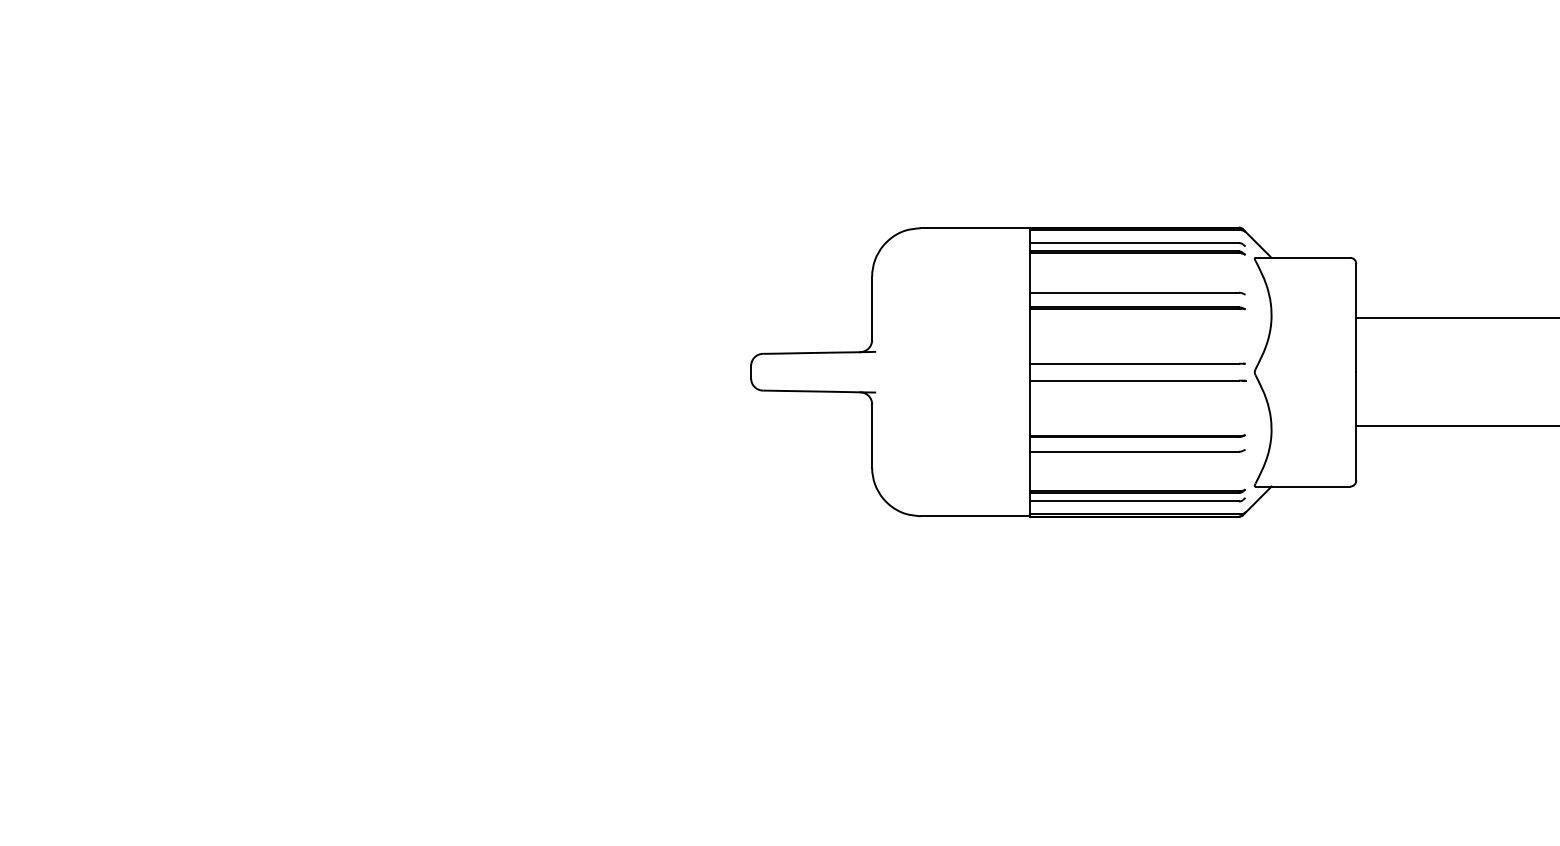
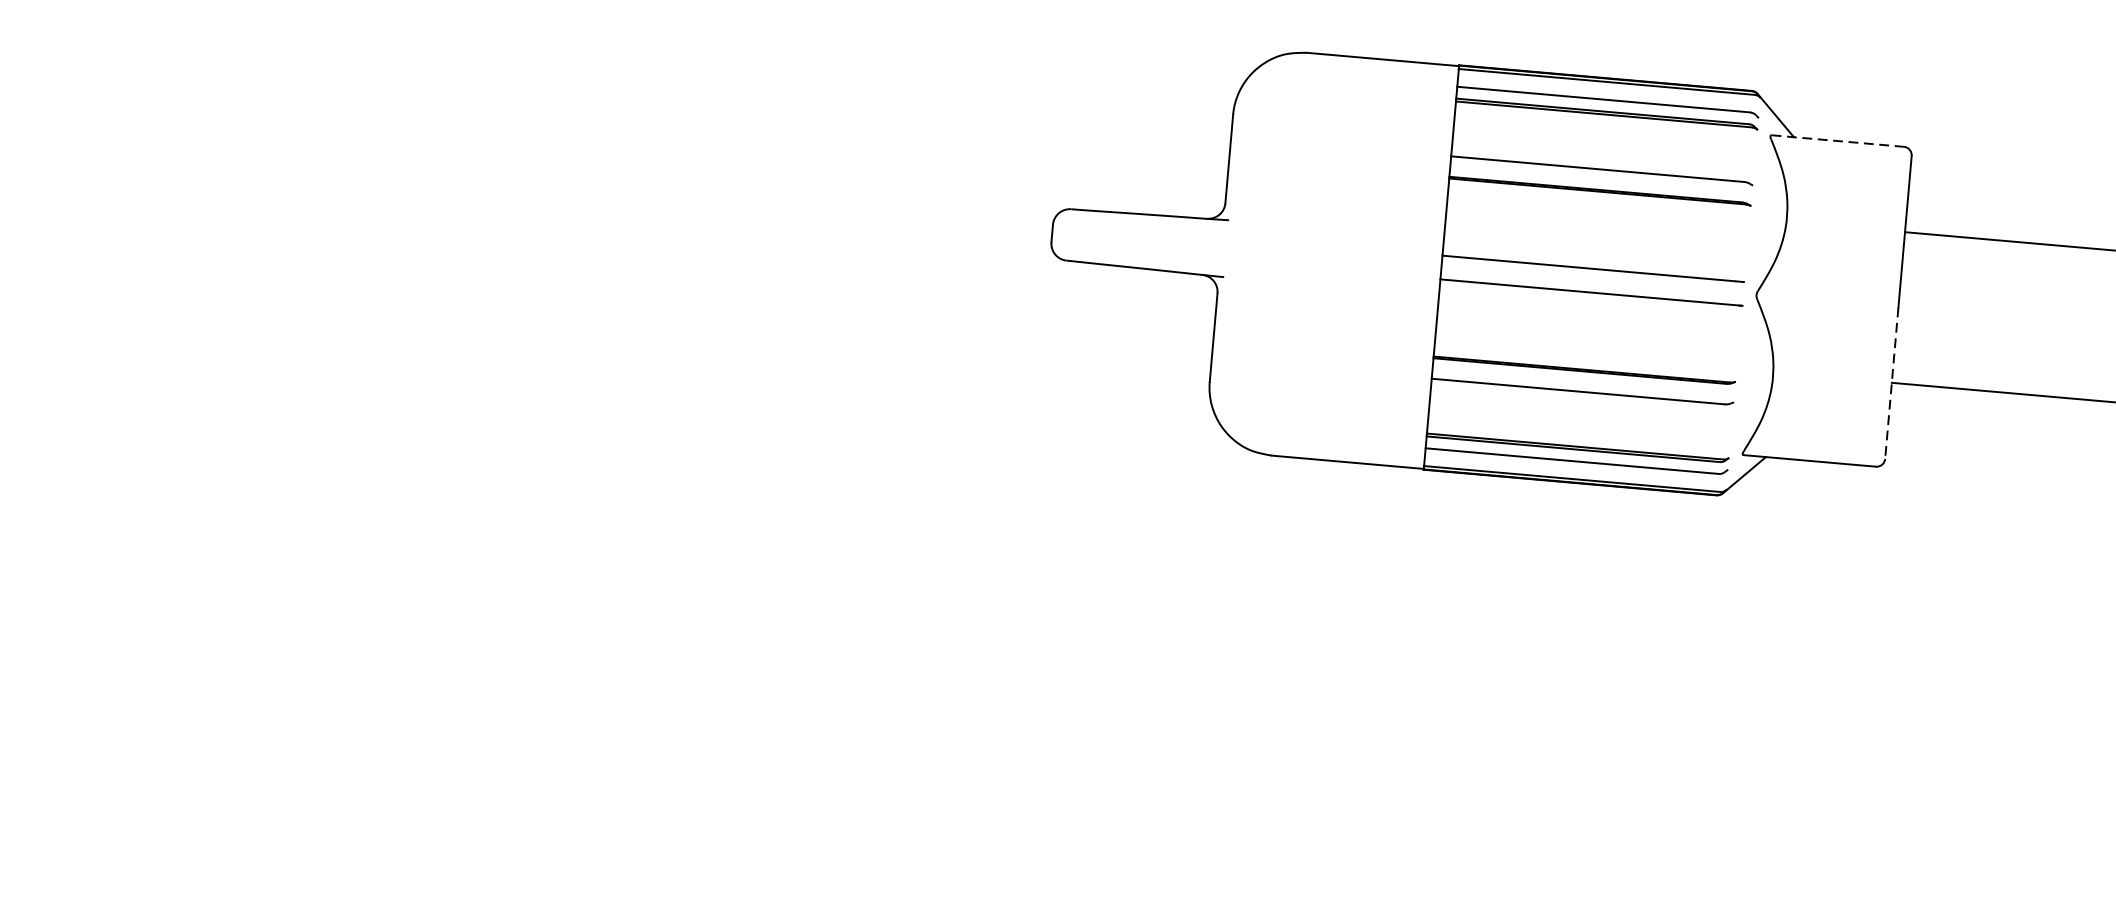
line: (1303, 257) -> (1838, 140), solid -> dashed
line: (1356, 426) -> (1892, 383), solid -> dashed

